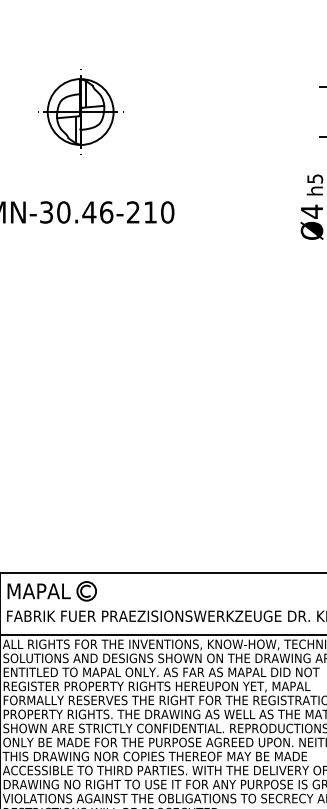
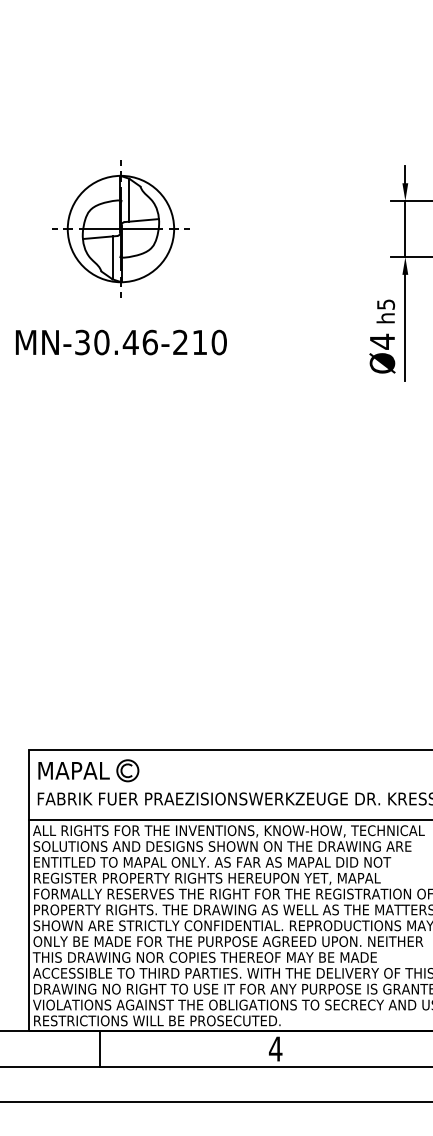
part: (80, 111) -> (120, 228), size x1.43

